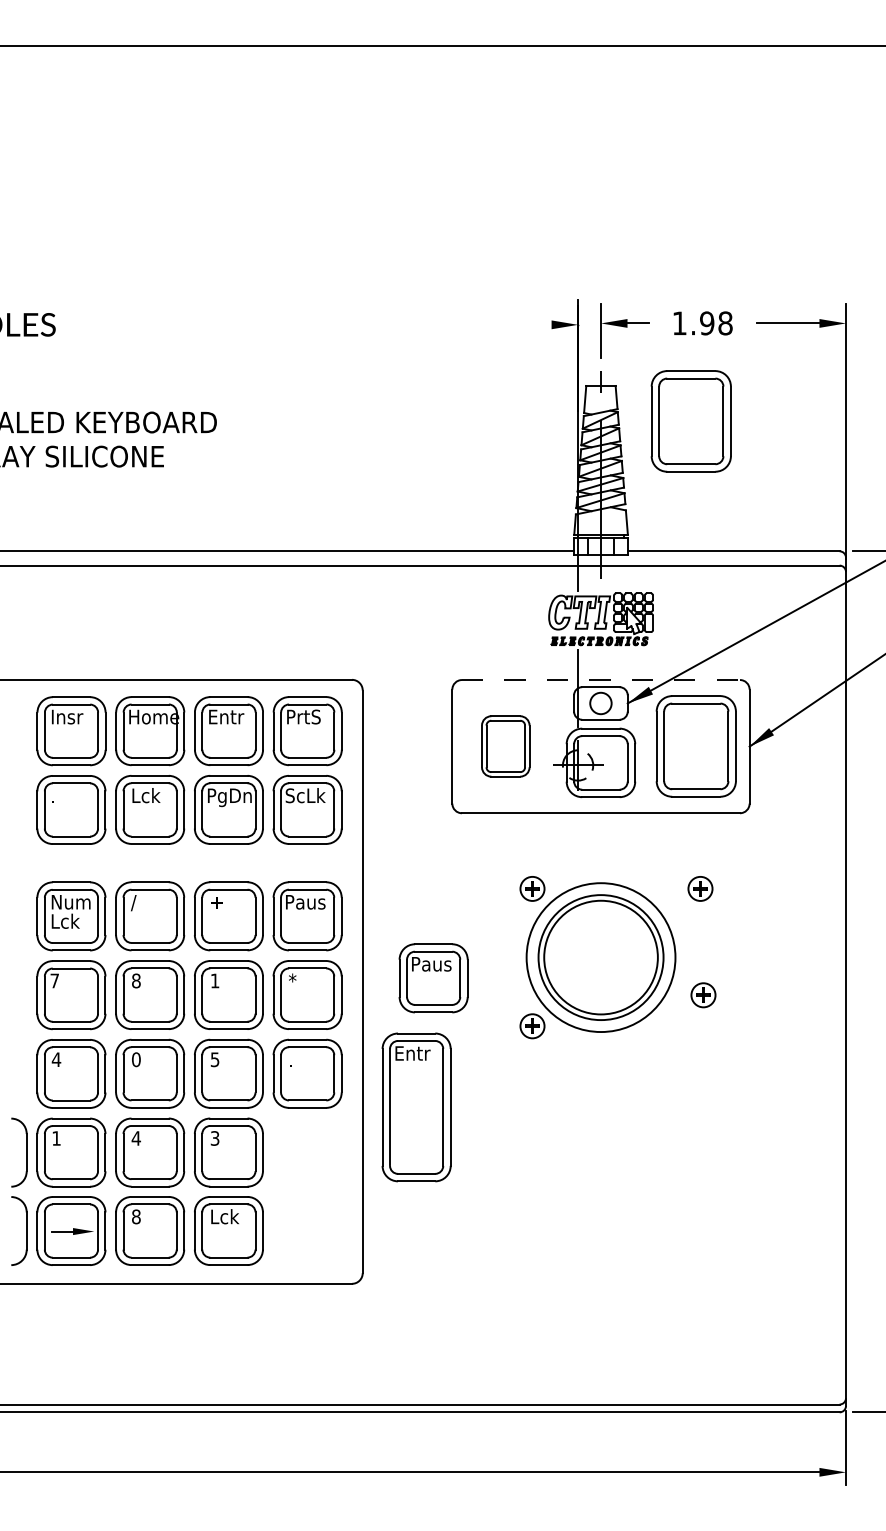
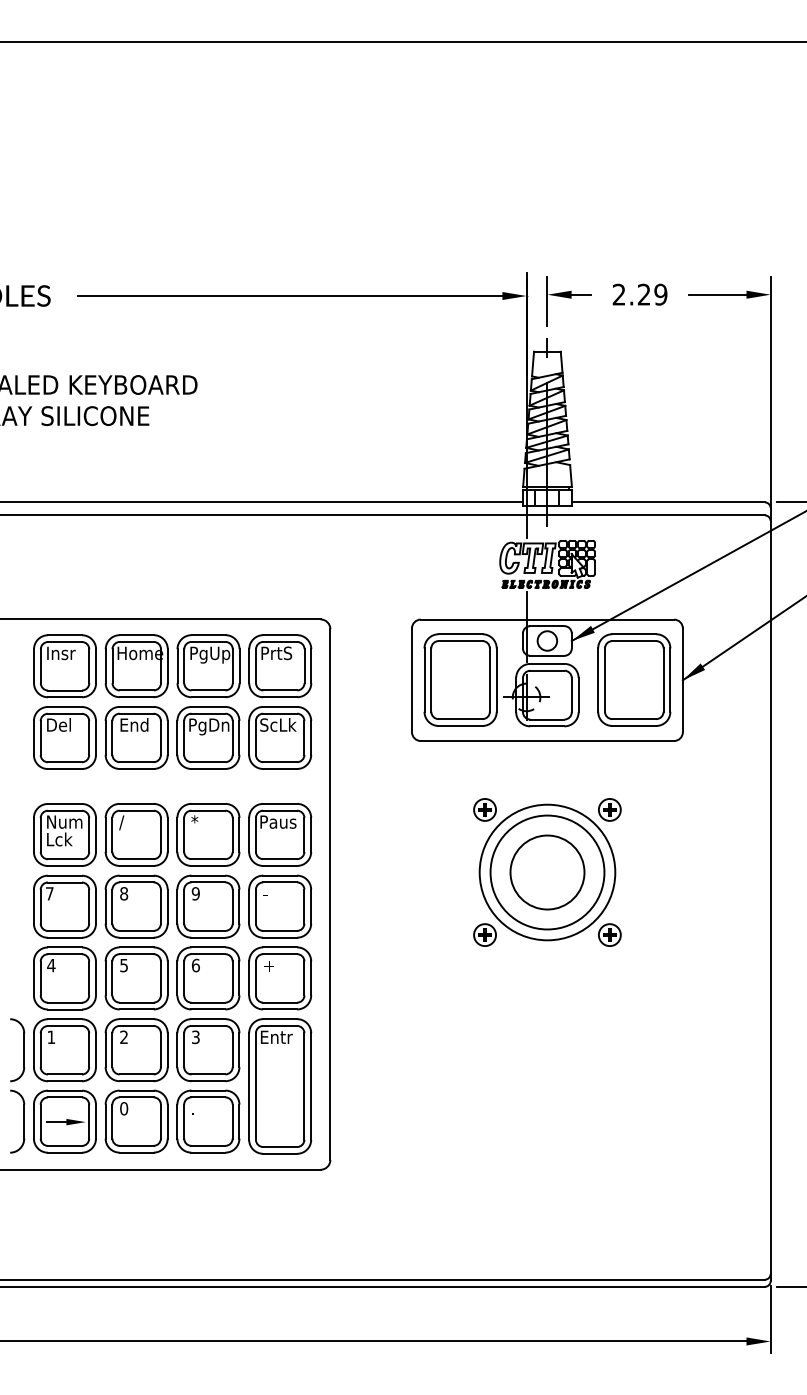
text: (702, 323) -> (639, 294), 1.98 -> 2.29
line: (318, 324) -> (290, 295), added
part: (690, 421) -> (628, 384), removed
line: (601, 680) -> (547, 620), dashed -> solid
text: (231, 718) -> (210, 654), Entr -> PgUp
part: (505, 746) -> (460, 680), size x1.67
text: (64, 795) -> (58, 724), . -> Del
text: (148, 795) -> (135, 724), Lck -> End
part: (700, 888) -> (609, 809), moved
text: (216, 901) -> (197, 821), + -> *
circle: (600, 957) -> (546, 872), size x0.71
text: (292, 978) -> (266, 891), * -> -
part: (433, 978) -> (394, 891), removed
text: (214, 980) -> (195, 893), 1 -> 9
part: (703, 995) -> (609, 935), moved
text: (136, 1059) -> (124, 965), 0 -> 5
text: (214, 1059) -> (195, 965), 5 -> 6
text: (295, 1060) -> (269, 966), . -> +
part: (416, 1107) -> (280, 1086), moved
text: (135, 1138) -> (123, 1037), 4 -> 2
text: (136, 1216) -> (124, 1108), 8 -> 0
text: (224, 1216) -> (204, 1108), Lck -> .

